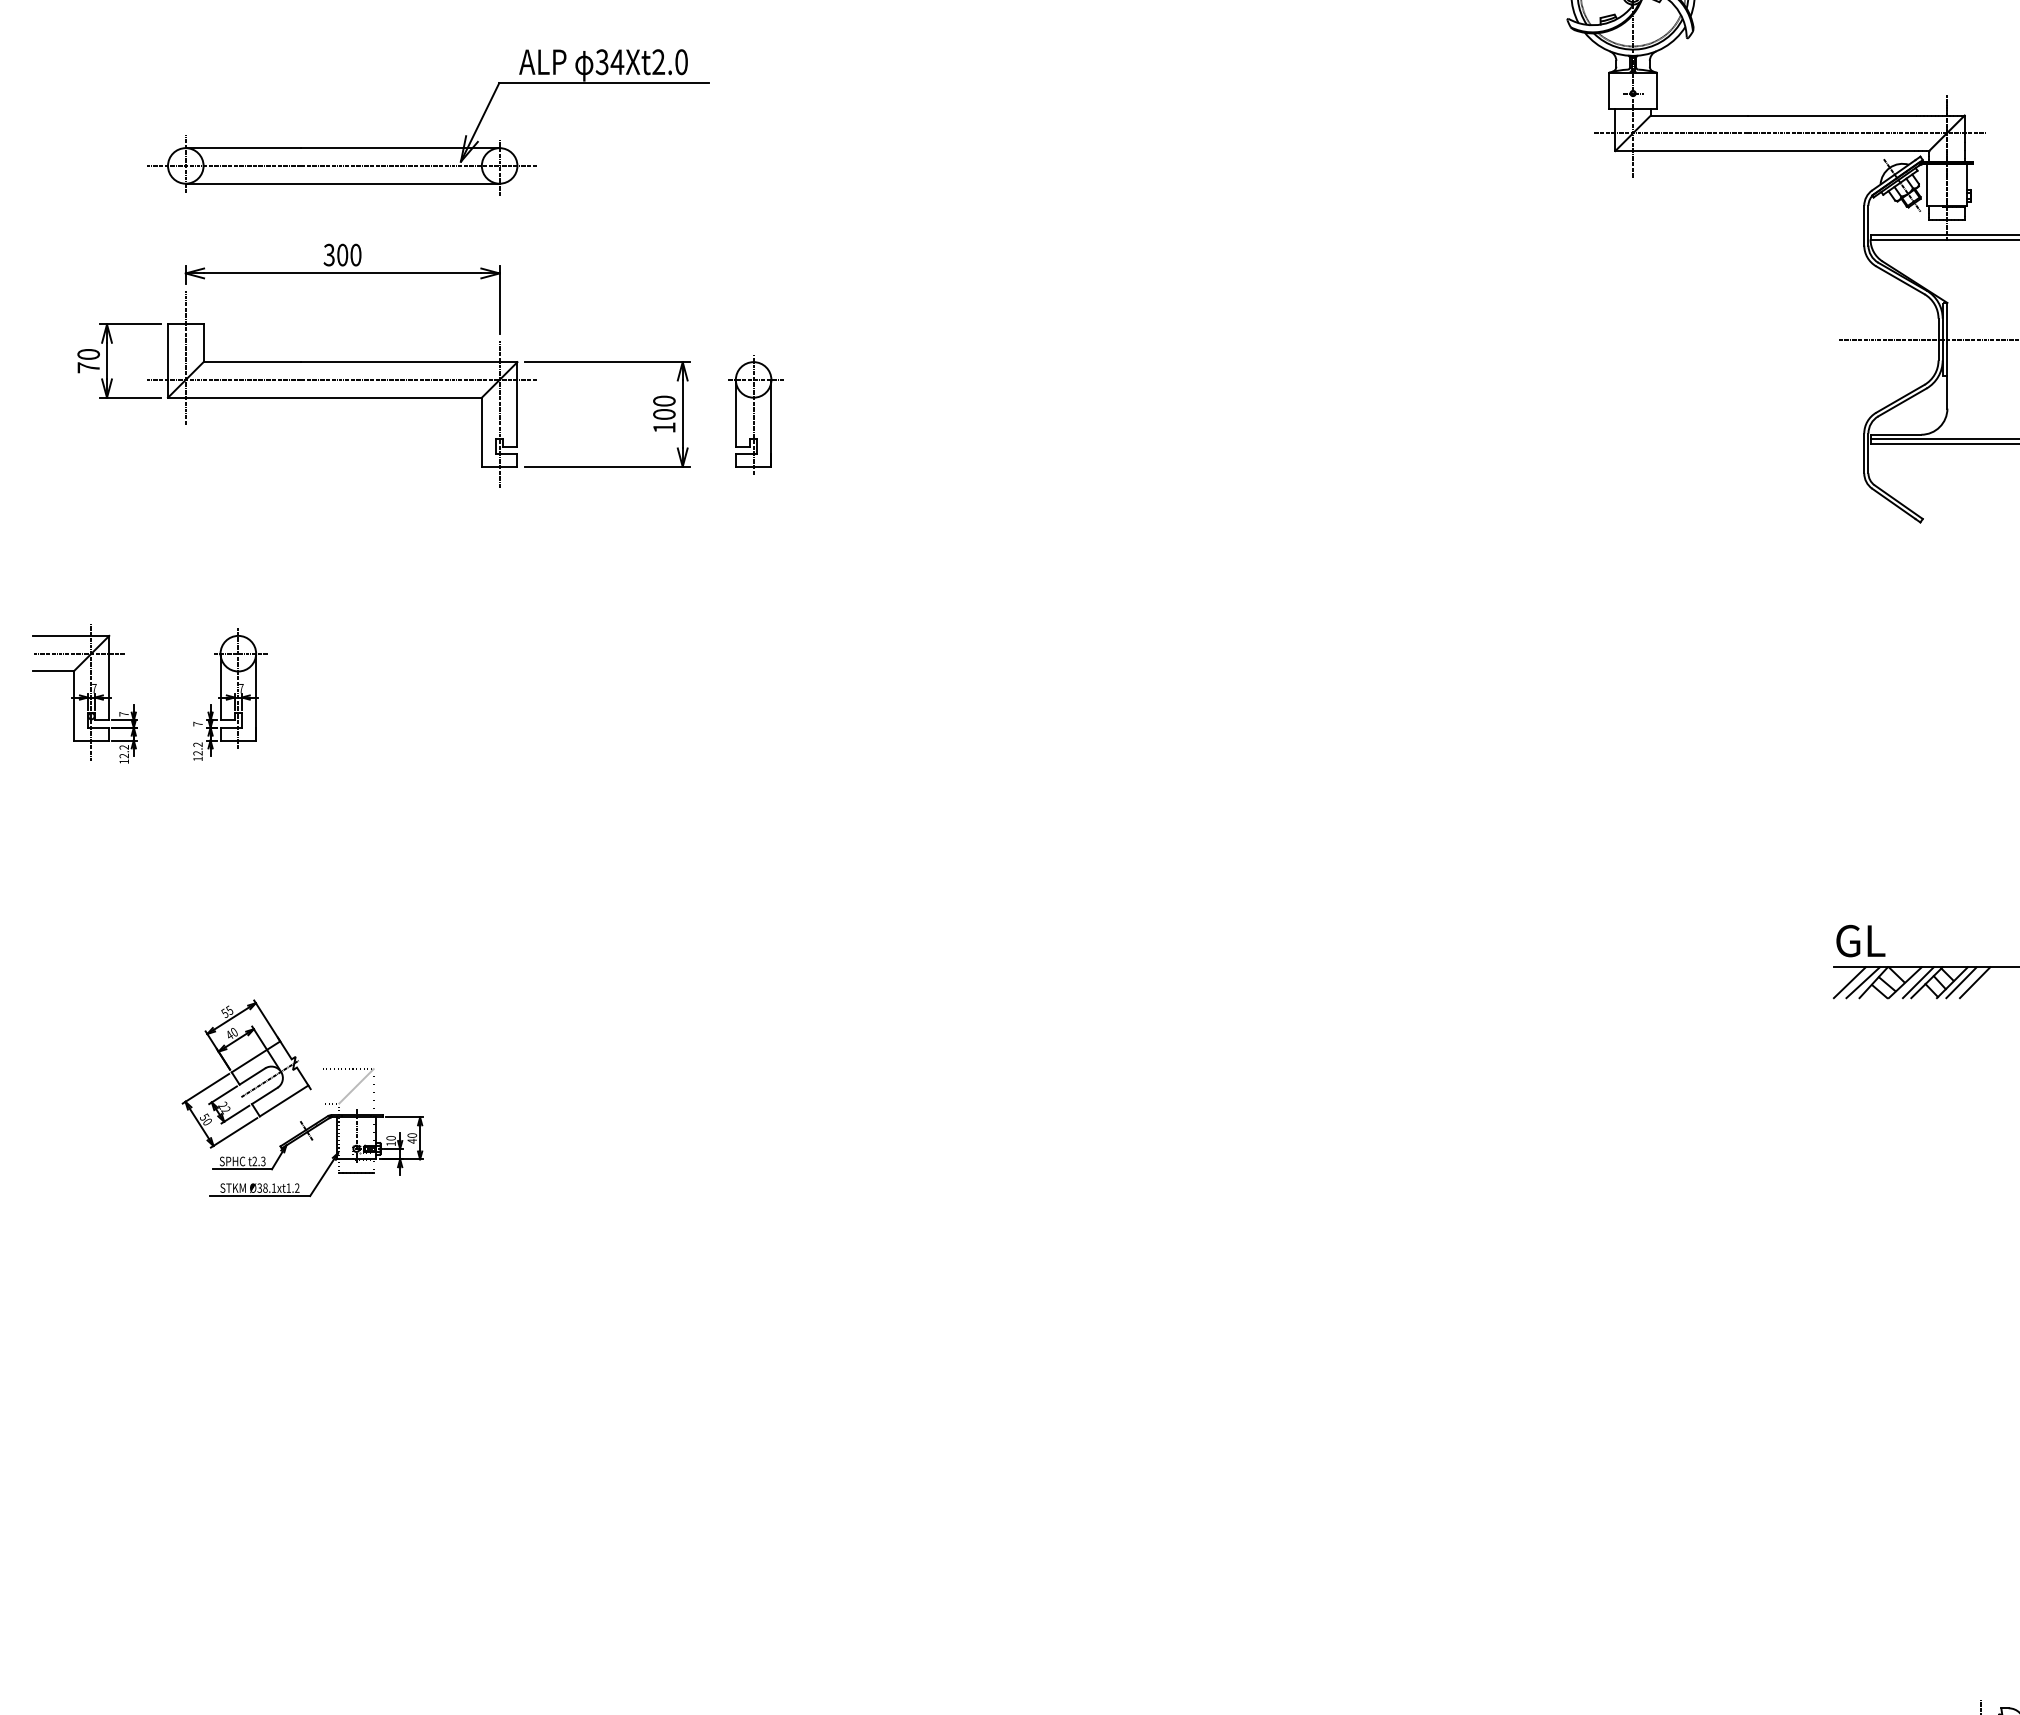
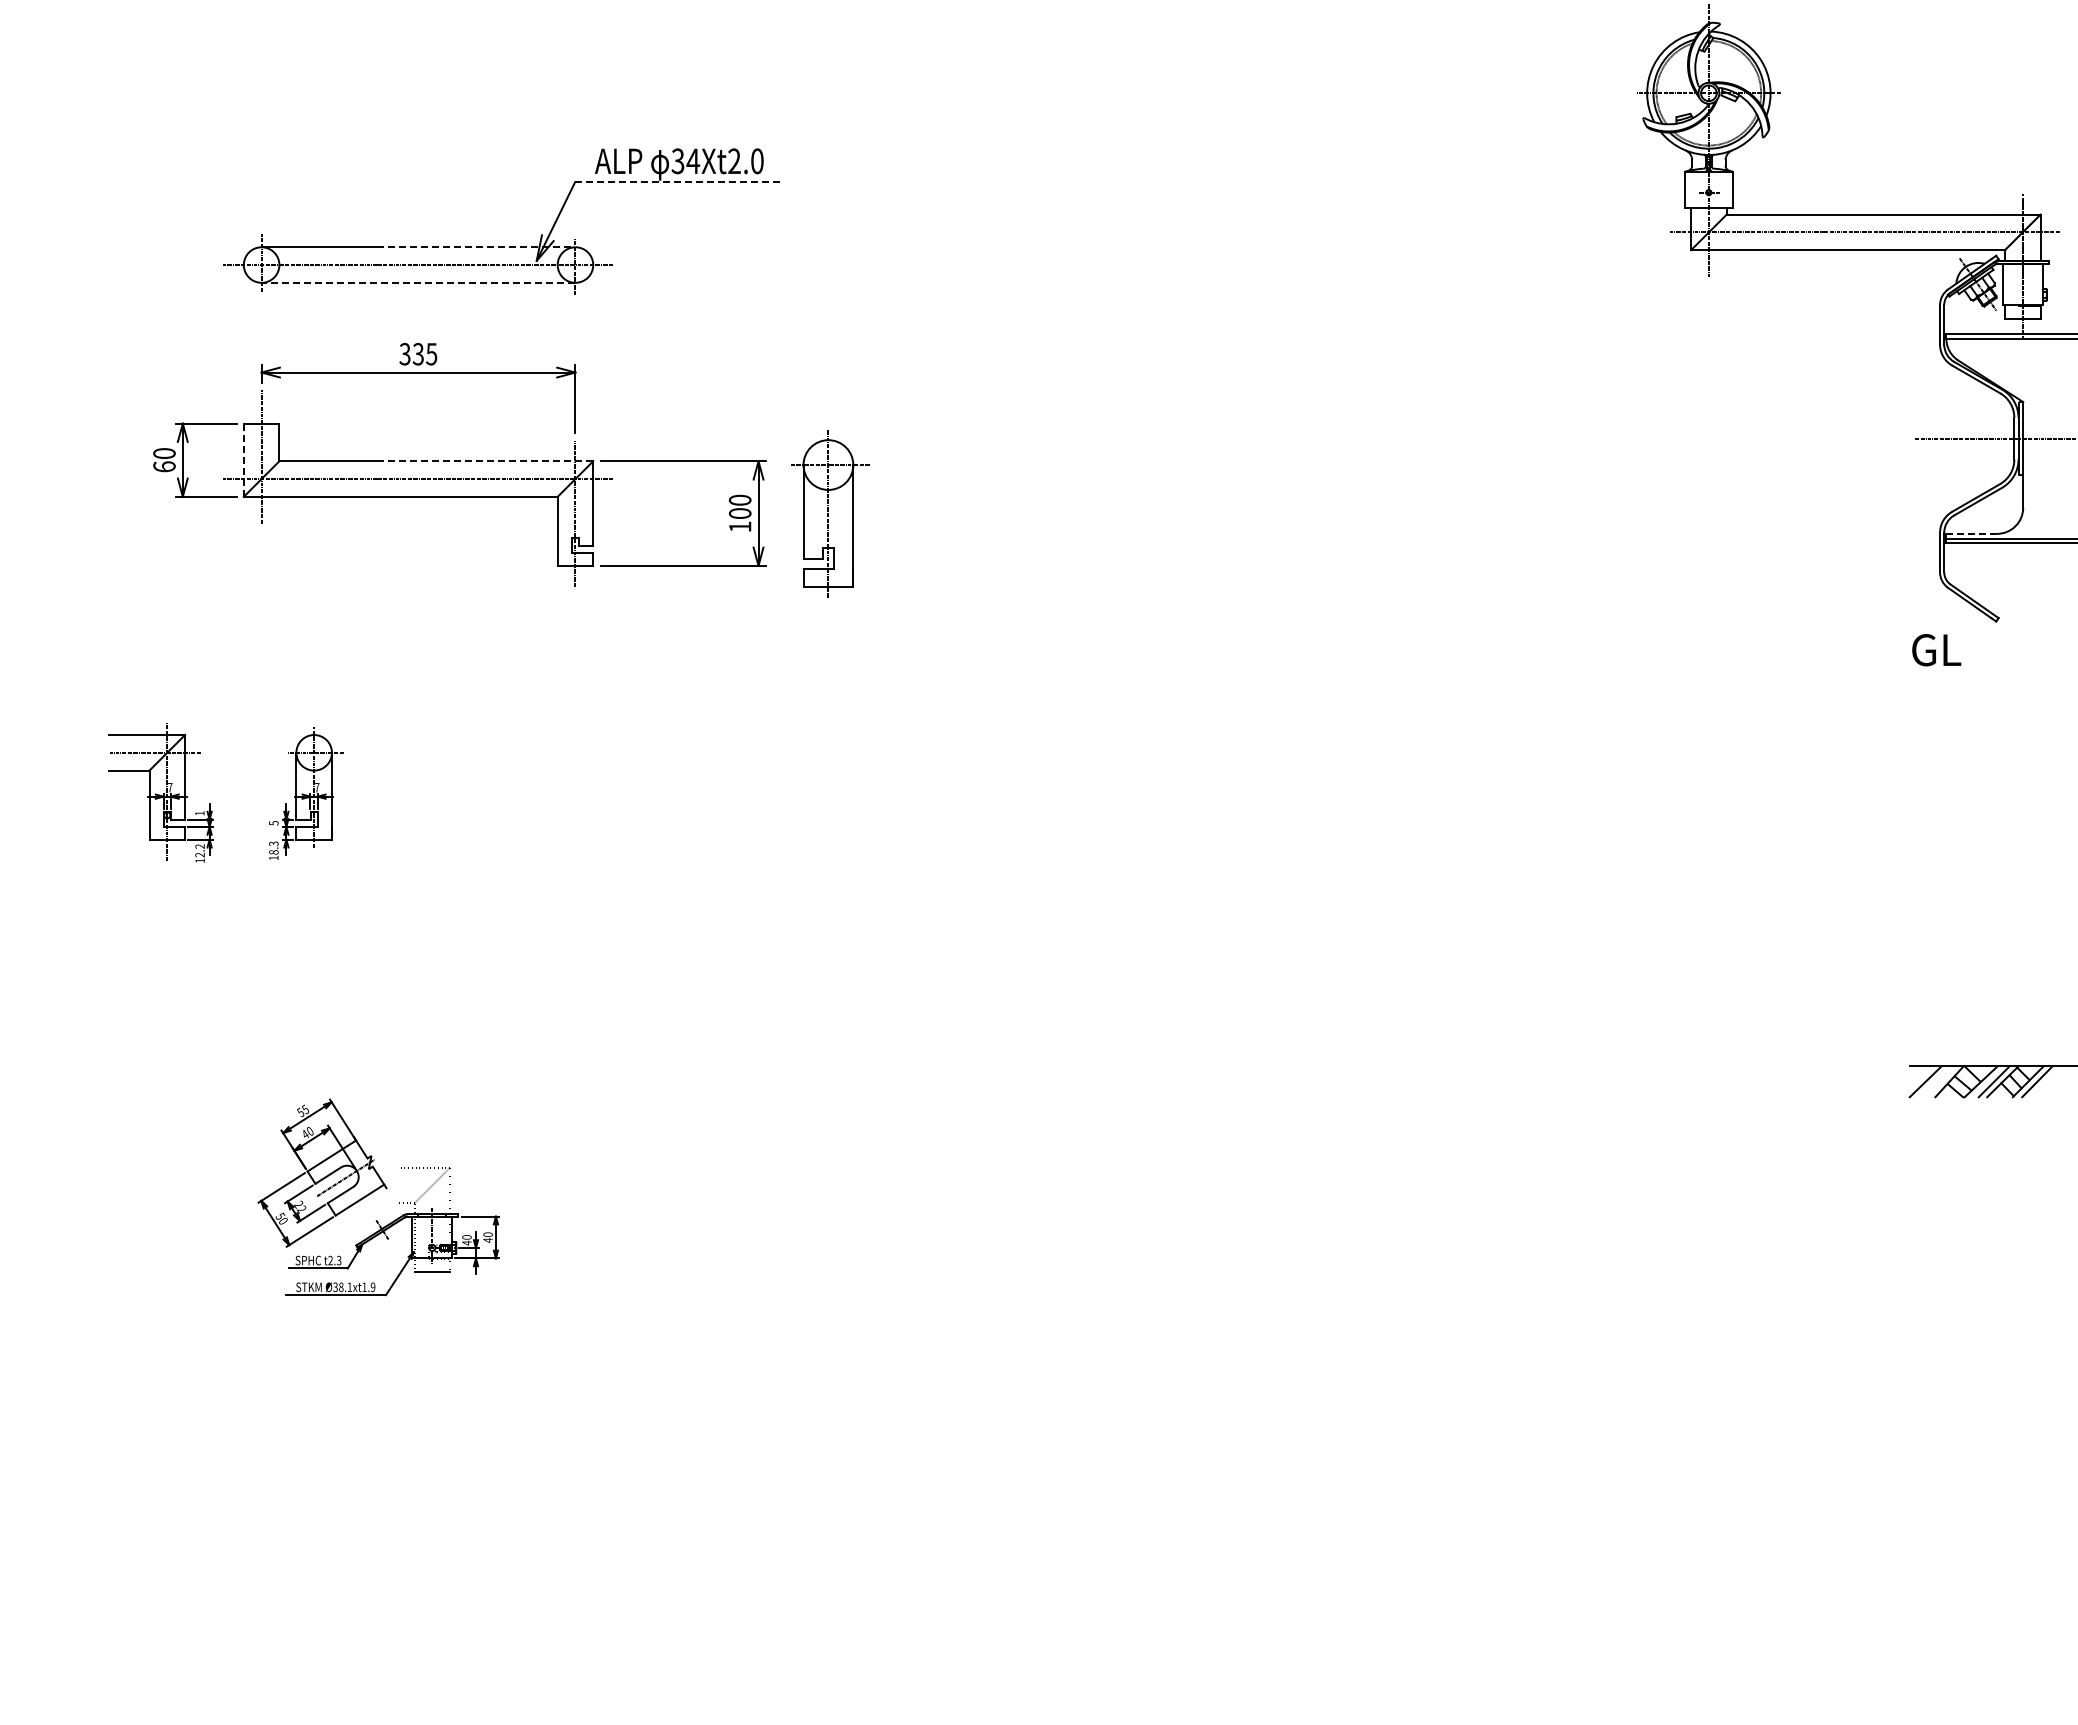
line: (603, 83) -> (679, 182), solid -> dashed
line: (400, 148) -> (476, 247), solid -> dashed
line: (342, 183) -> (418, 282), solid -> dashed
text: (348, 255) -> (424, 354), 300 -> 335
line: (167, 361) -> (243, 460), solid -> dashed
line: (409, 362) -> (485, 461), solid -> dashed
text: (88, 367) -> (164, 466), 70 -> 60
part: (755, 414) -> (831, 513), size x1.4
line: (1896, 434) -> (1972, 533), solid -> dashed
text: (123, 714) -> (199, 813), 7 -> 1
text: (197, 724) -> (273, 823), 7 -> 5
text: (197, 748) -> (273, 847), 12.2 -> 18.3
text: (1860, 941) -> (1936, 650), moved
line: (1862, 982) -> (1938, 1081), removed
line: (1974, 982) -> (2050, 1081), removed
text: (390, 1143) -> (466, 1242), 10 -> 40
text: (296, 1188) -> (372, 1287), Ø38.1xt1.2 -> Ø38.1xt1.9

